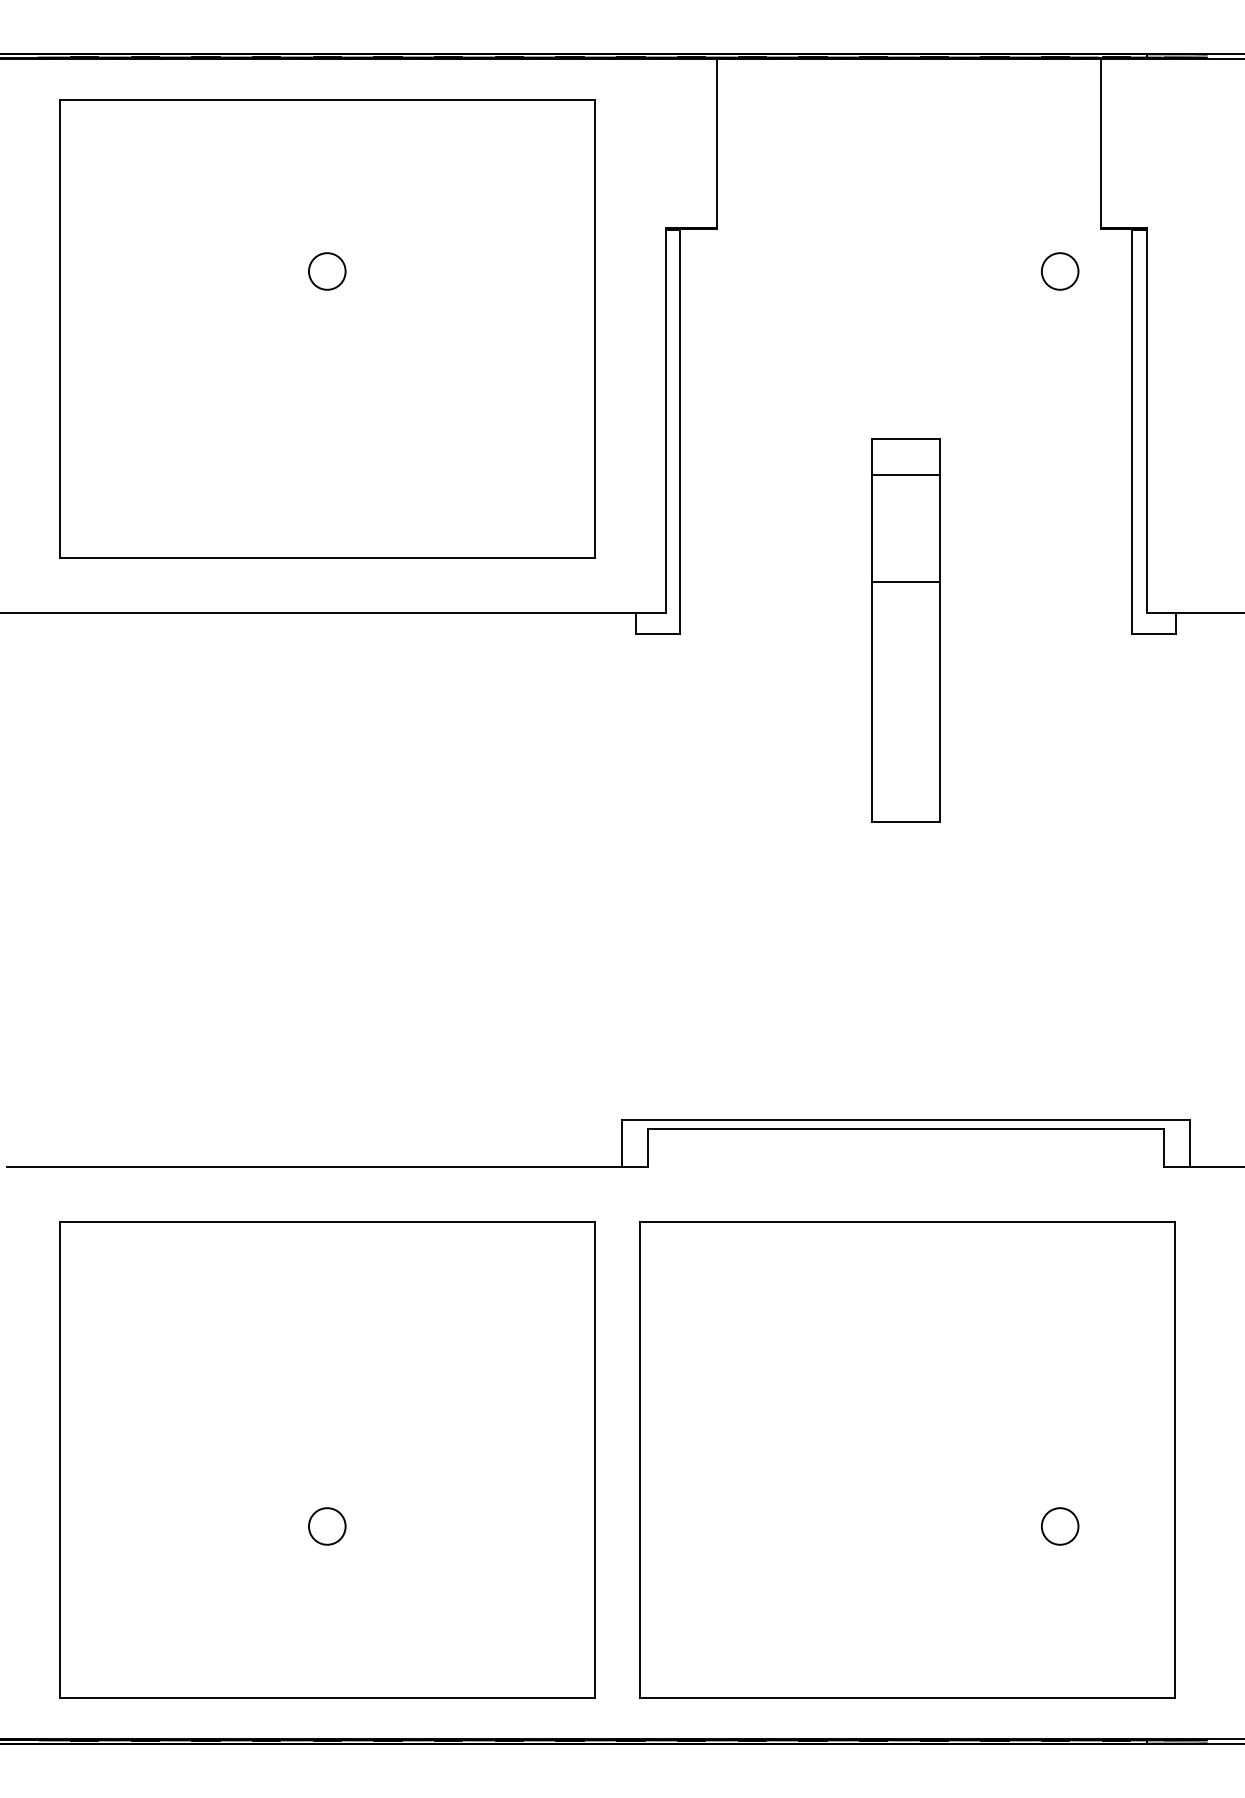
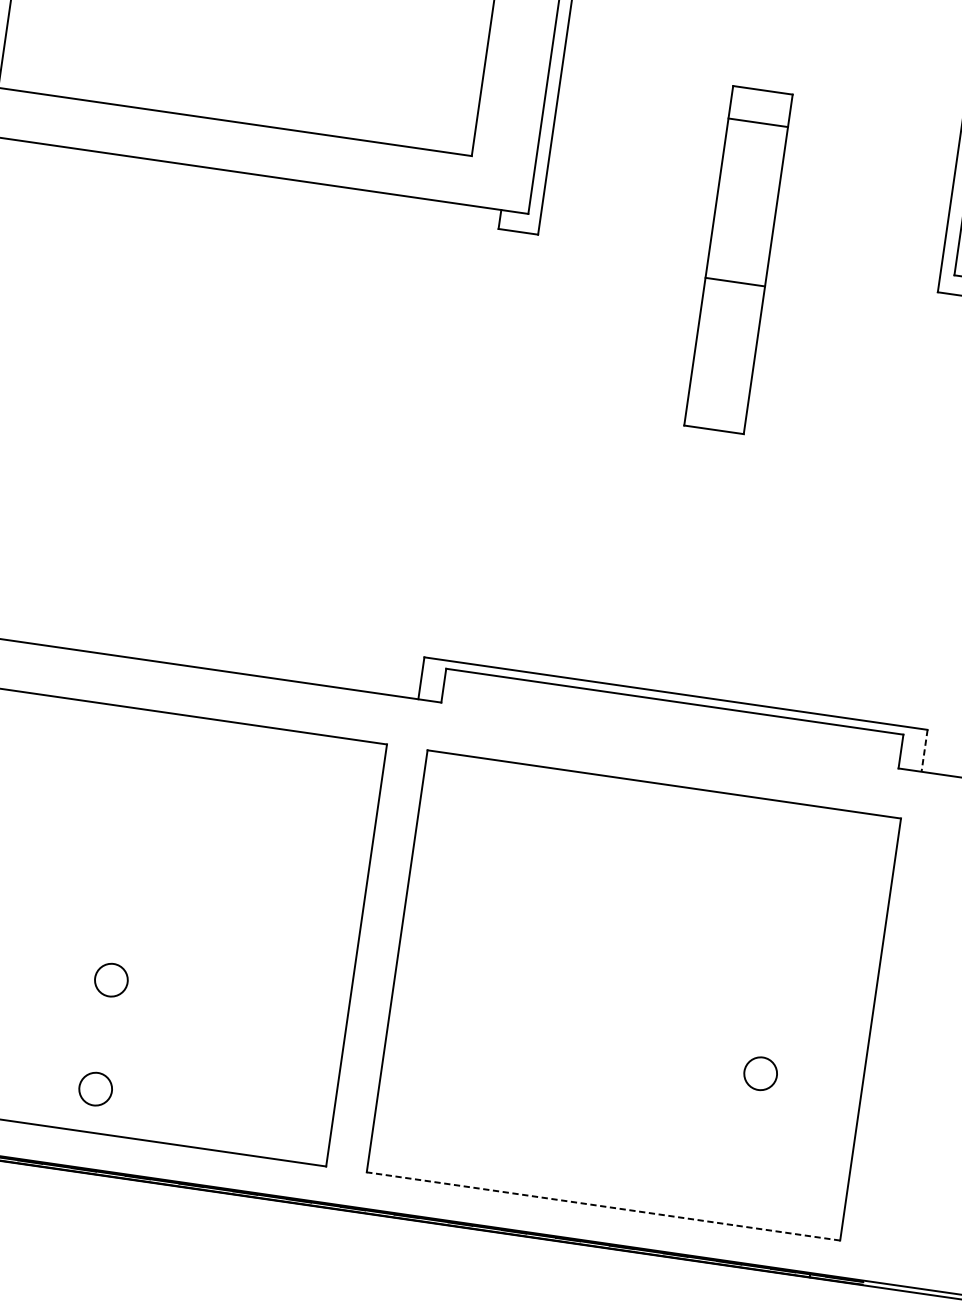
line: (905, 582) -> (734, 282), moved
line: (1189, 1143) -> (924, 750), solid -> dashed
circle: (327, 1649) -> (95, 1089), added
line: (906, 1698) -> (602, 1206), solid -> dashed

